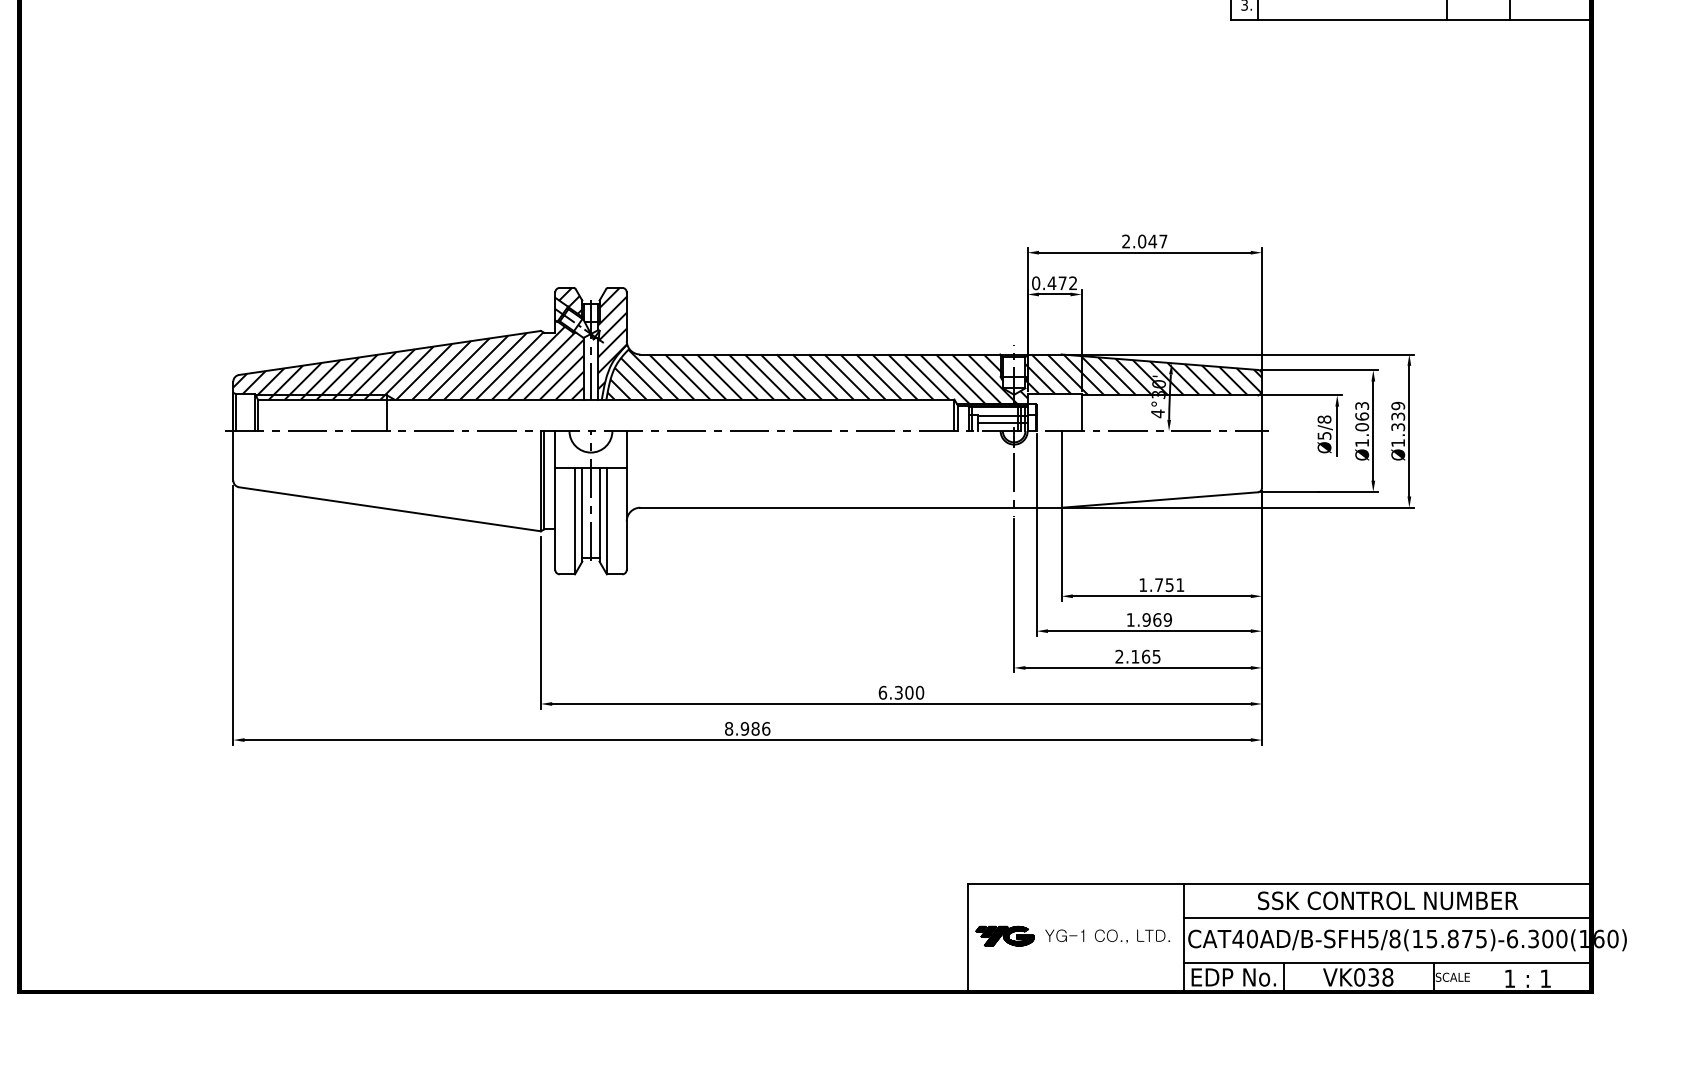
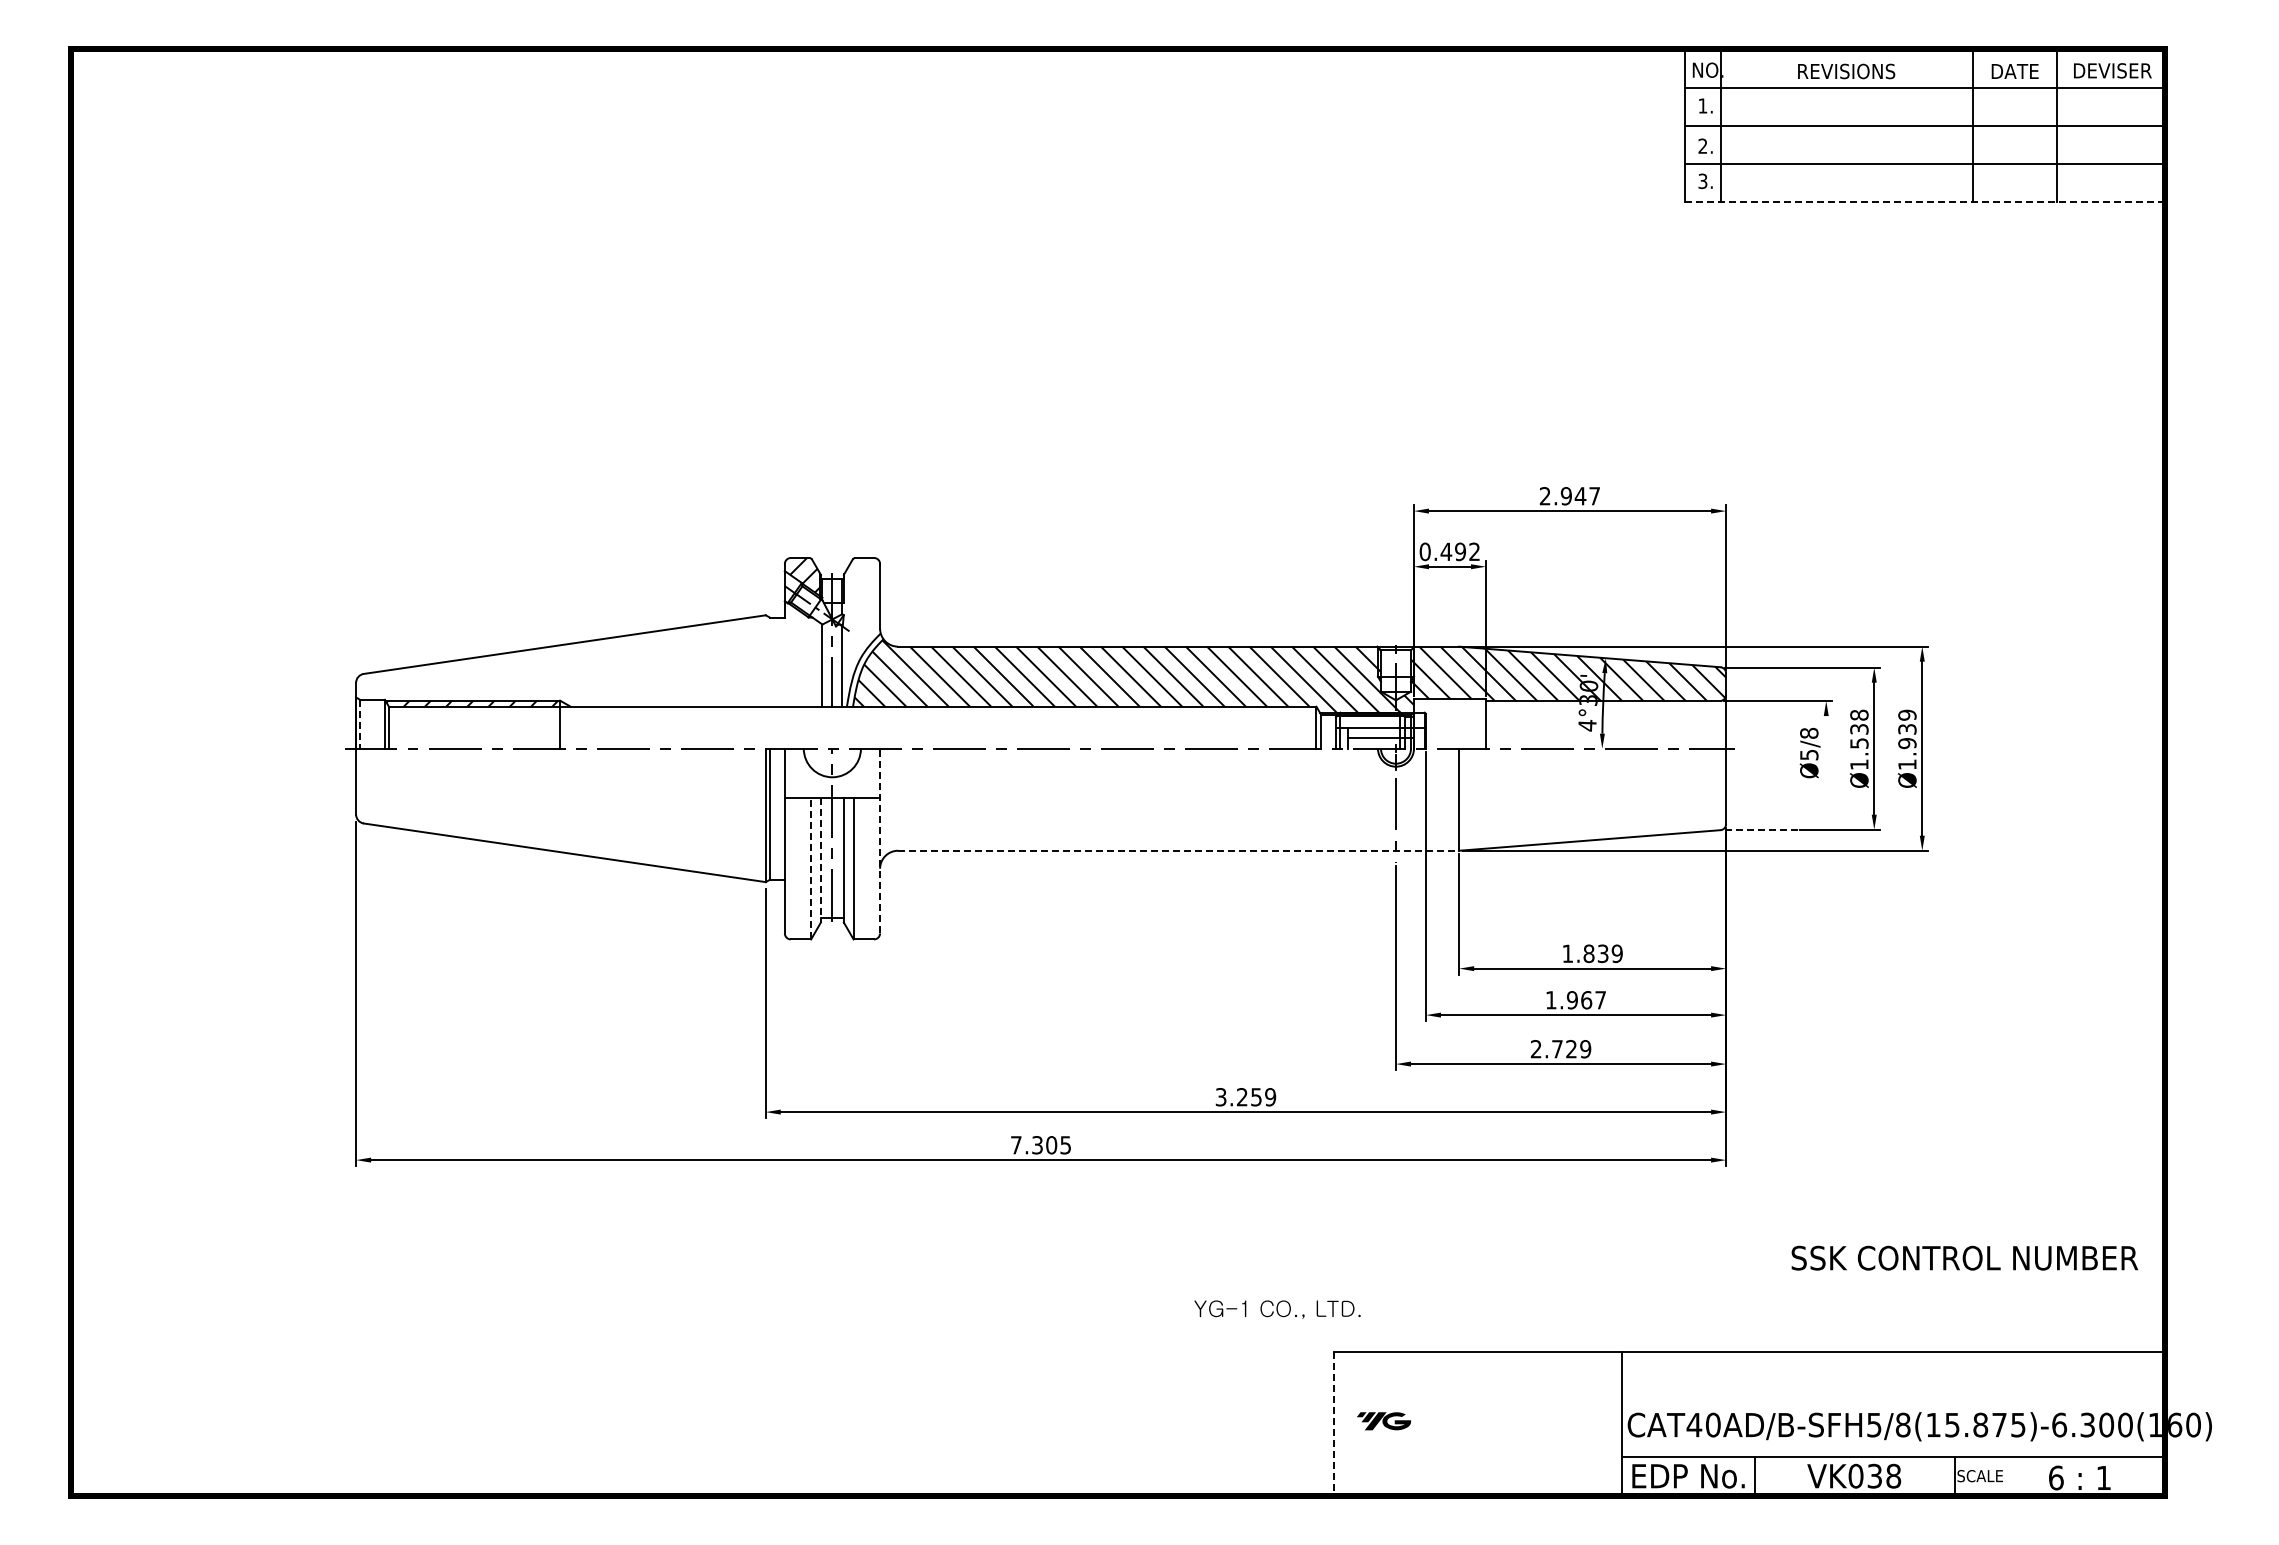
line: (1411, 20) -> (1925, 201), solid -> dashed
text: (1141, 241) -> (1565, 496), 2.047 -> 2.947
text: (1062, 283) -> (1460, 551), 0.472 -> 0.492
hatch: (612, 337) -> (861, 624), removed
hatch: (408, 359) -> (589, 653), removed
line: (236, 412) -> (360, 724), solid -> dashed
text: (1362, 415) -> (1859, 728), Ø1.063 -> Ø1.538
text: (1398, 427) -> (1907, 743), Ø1.339 -> Ø1.939
line: (1337, 430) -> (1826, 748), removed
line: (1290, 491) -> (1763, 829), solid -> dashed
line: (627, 500) -> (880, 840), solid -> dashed
line: (850, 507) -> (1178, 850), solid -> dashed
line: (582, 515) -> (820, 860), solid -> dashed
line: (575, 521) -> (811, 868), solid -> dashed
text: (1169, 584) -> (1602, 953), 1.751 -> 1.839
text: (1167, 620) -> (1600, 1000), 1.969 -> 1.967
text: (1145, 656) -> (1571, 1049), 2.165 -> 2.729
text: (901, 693) -> (1245, 1097), 6.300 -> 3.259
text: (747, 729) -> (1040, 1145), 8.986 -> 7.305
text: (1387, 900) -> (1964, 1257), moved
line: (1387, 917) -> (1893, 1396), removed
part: (1004, 935) -> (1383, 1420), size x0.7
text: (1107, 936) -> (1277, 1309), moved
line: (967, 938) -> (1334, 1424), solid -> dashed
text: (1510, 978) -> (2056, 1477), 1 -> 6

